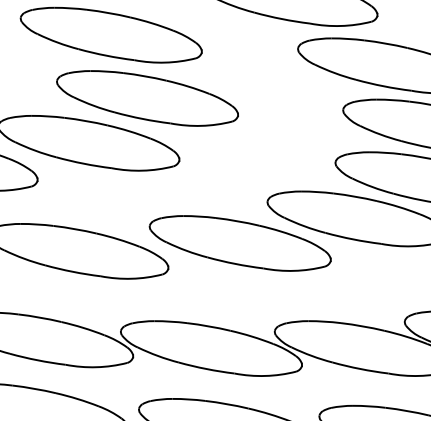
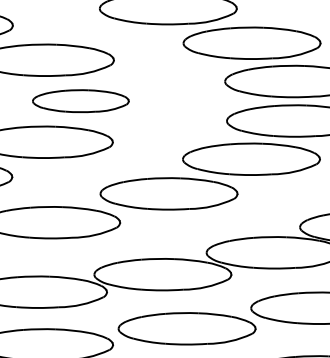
part: (147, 97) -> (80, 100), size x0.7

